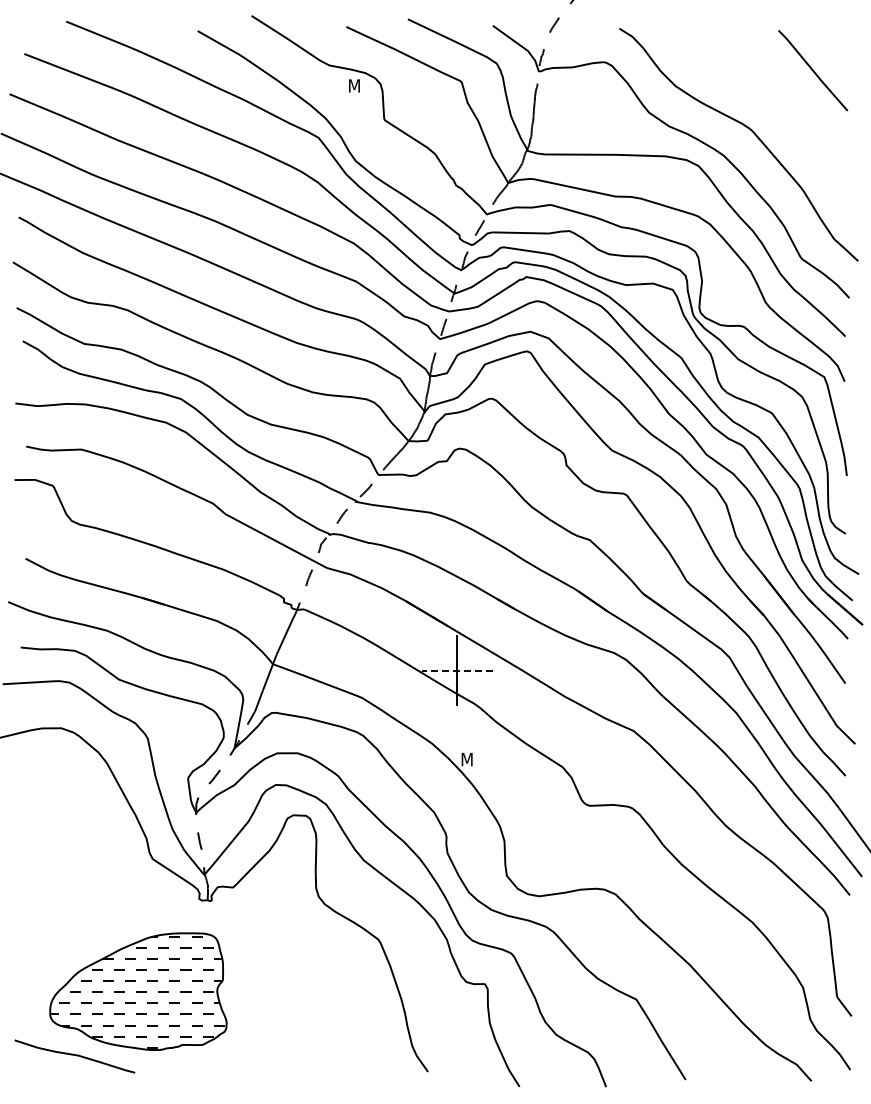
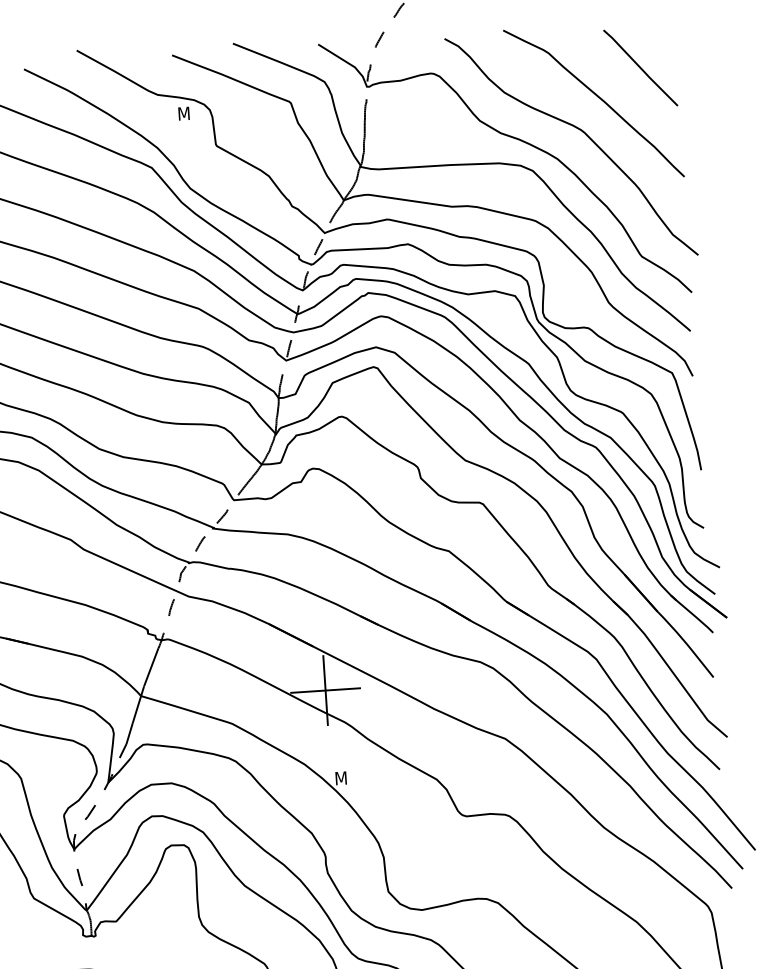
curve: (768, 97) -> (597, 97), added
line: (456, 670) -> (324, 690), dashed -> solid

